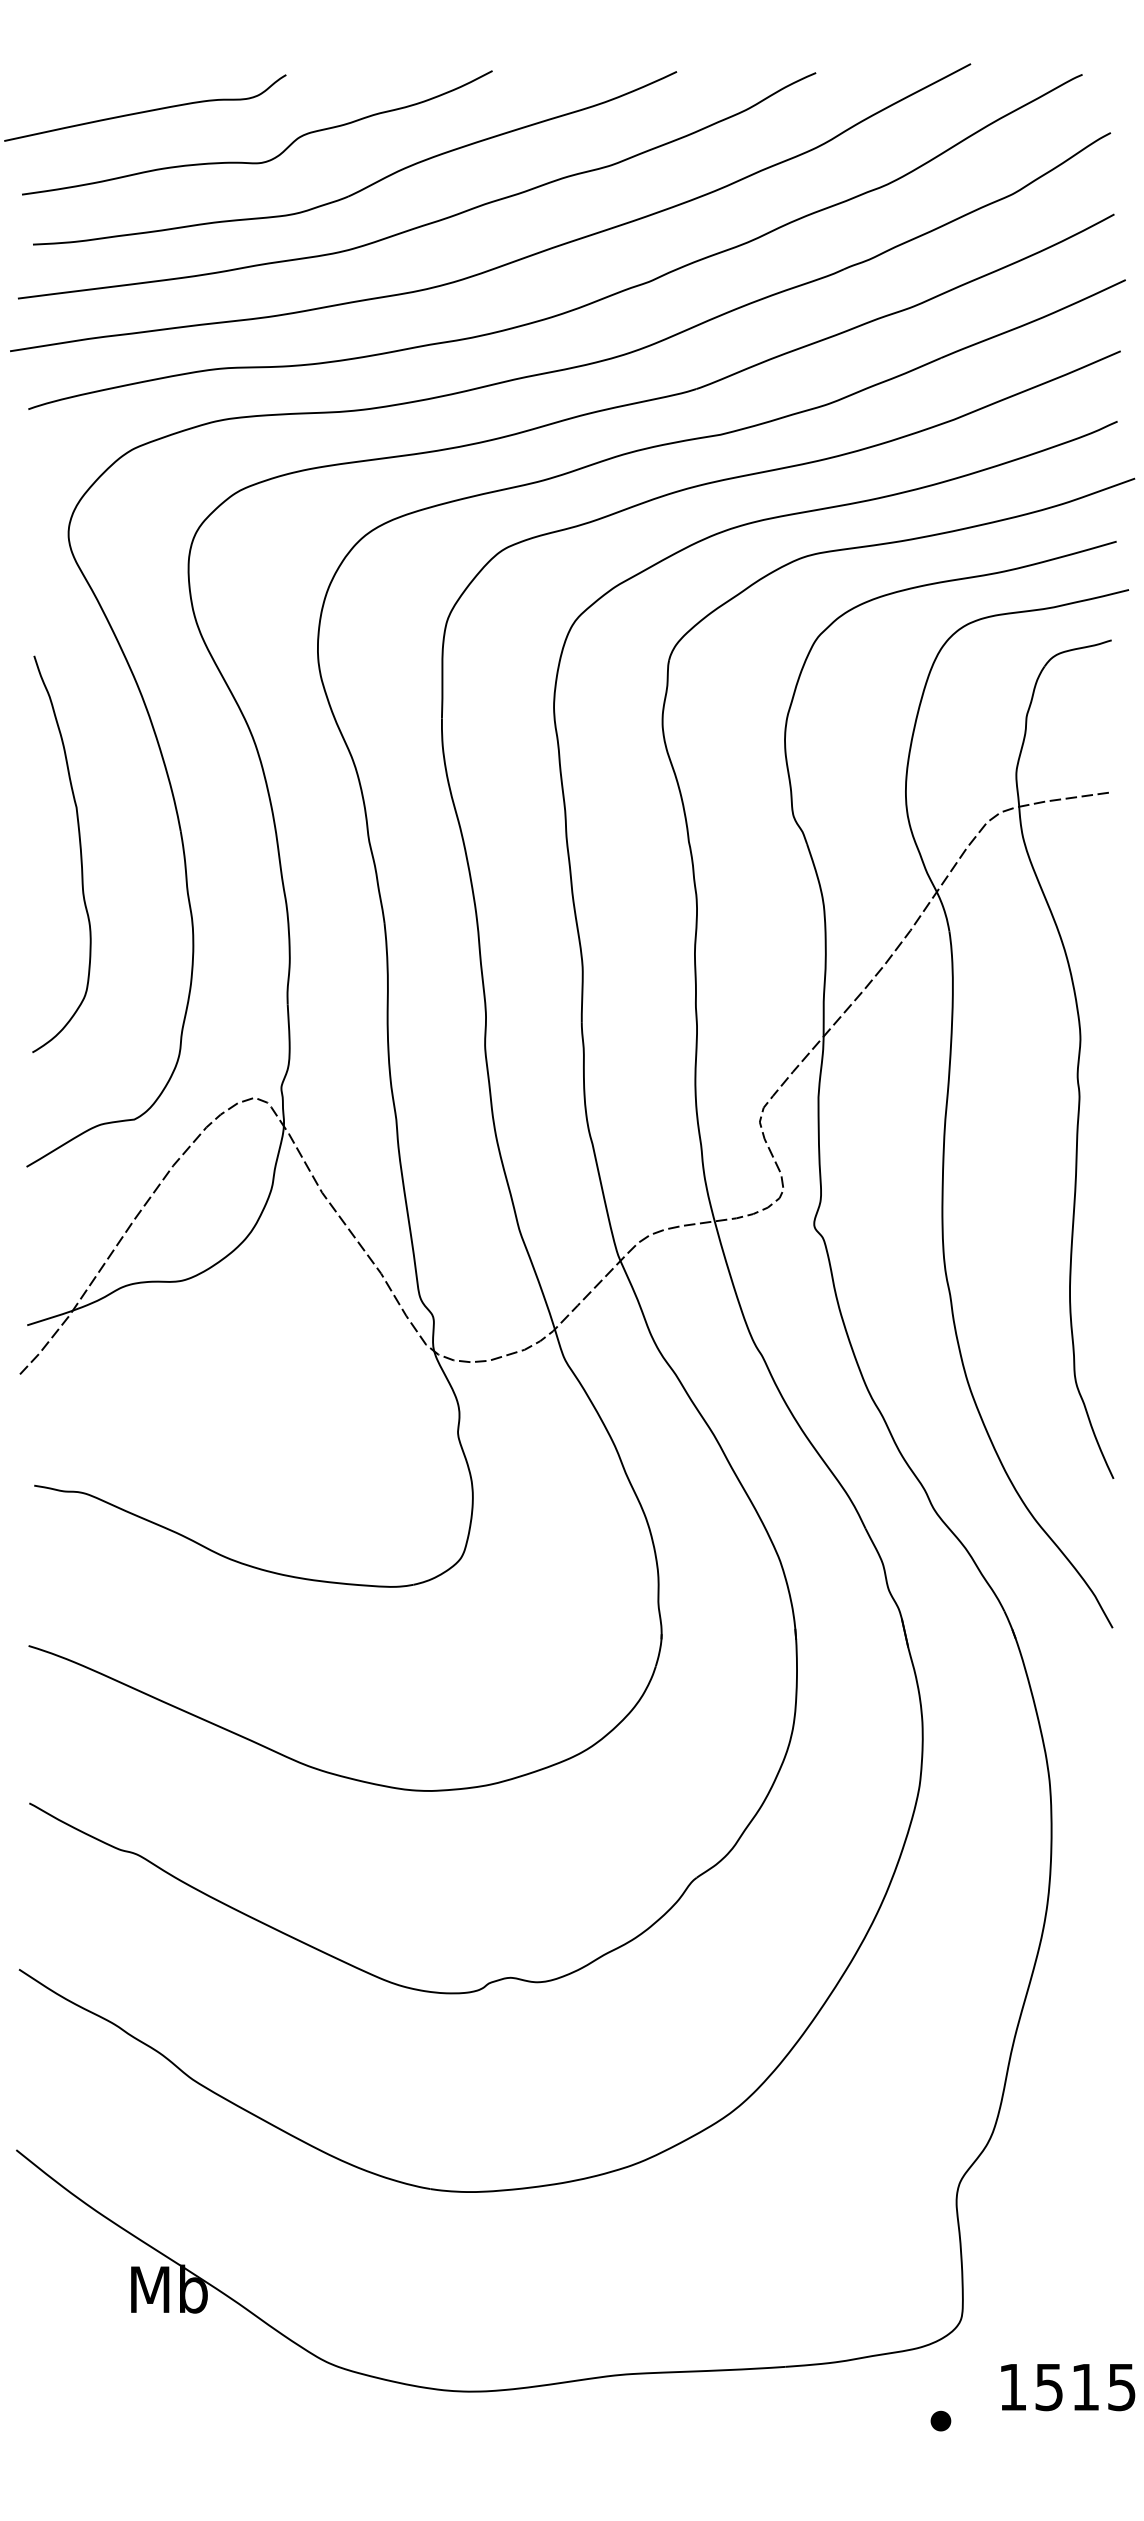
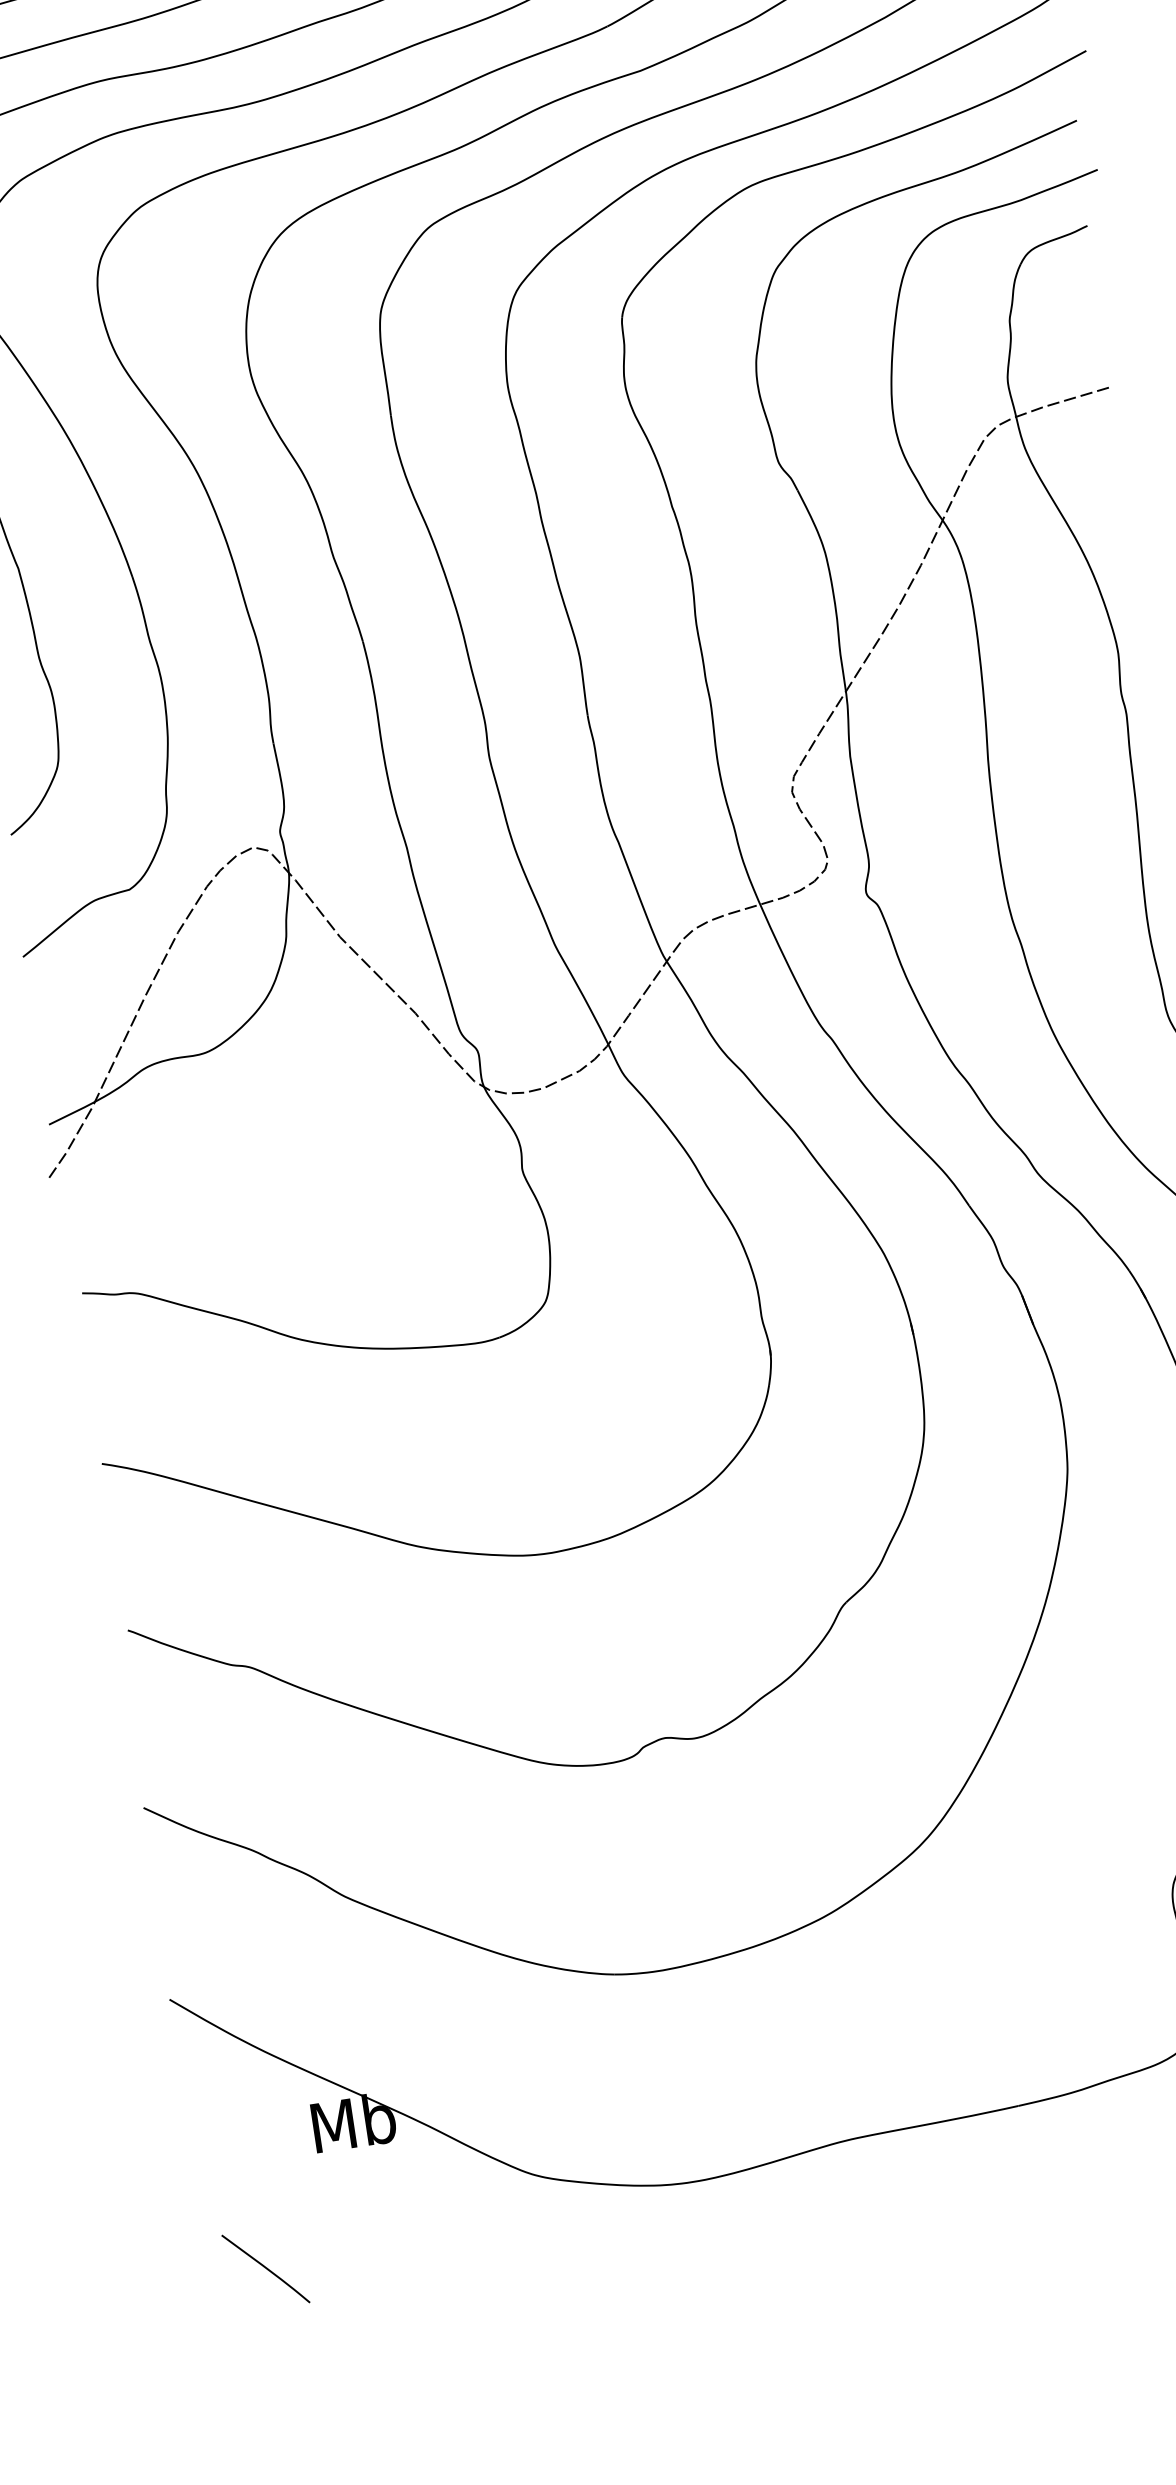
line: (67, 2411) -> (265, 2268), added

